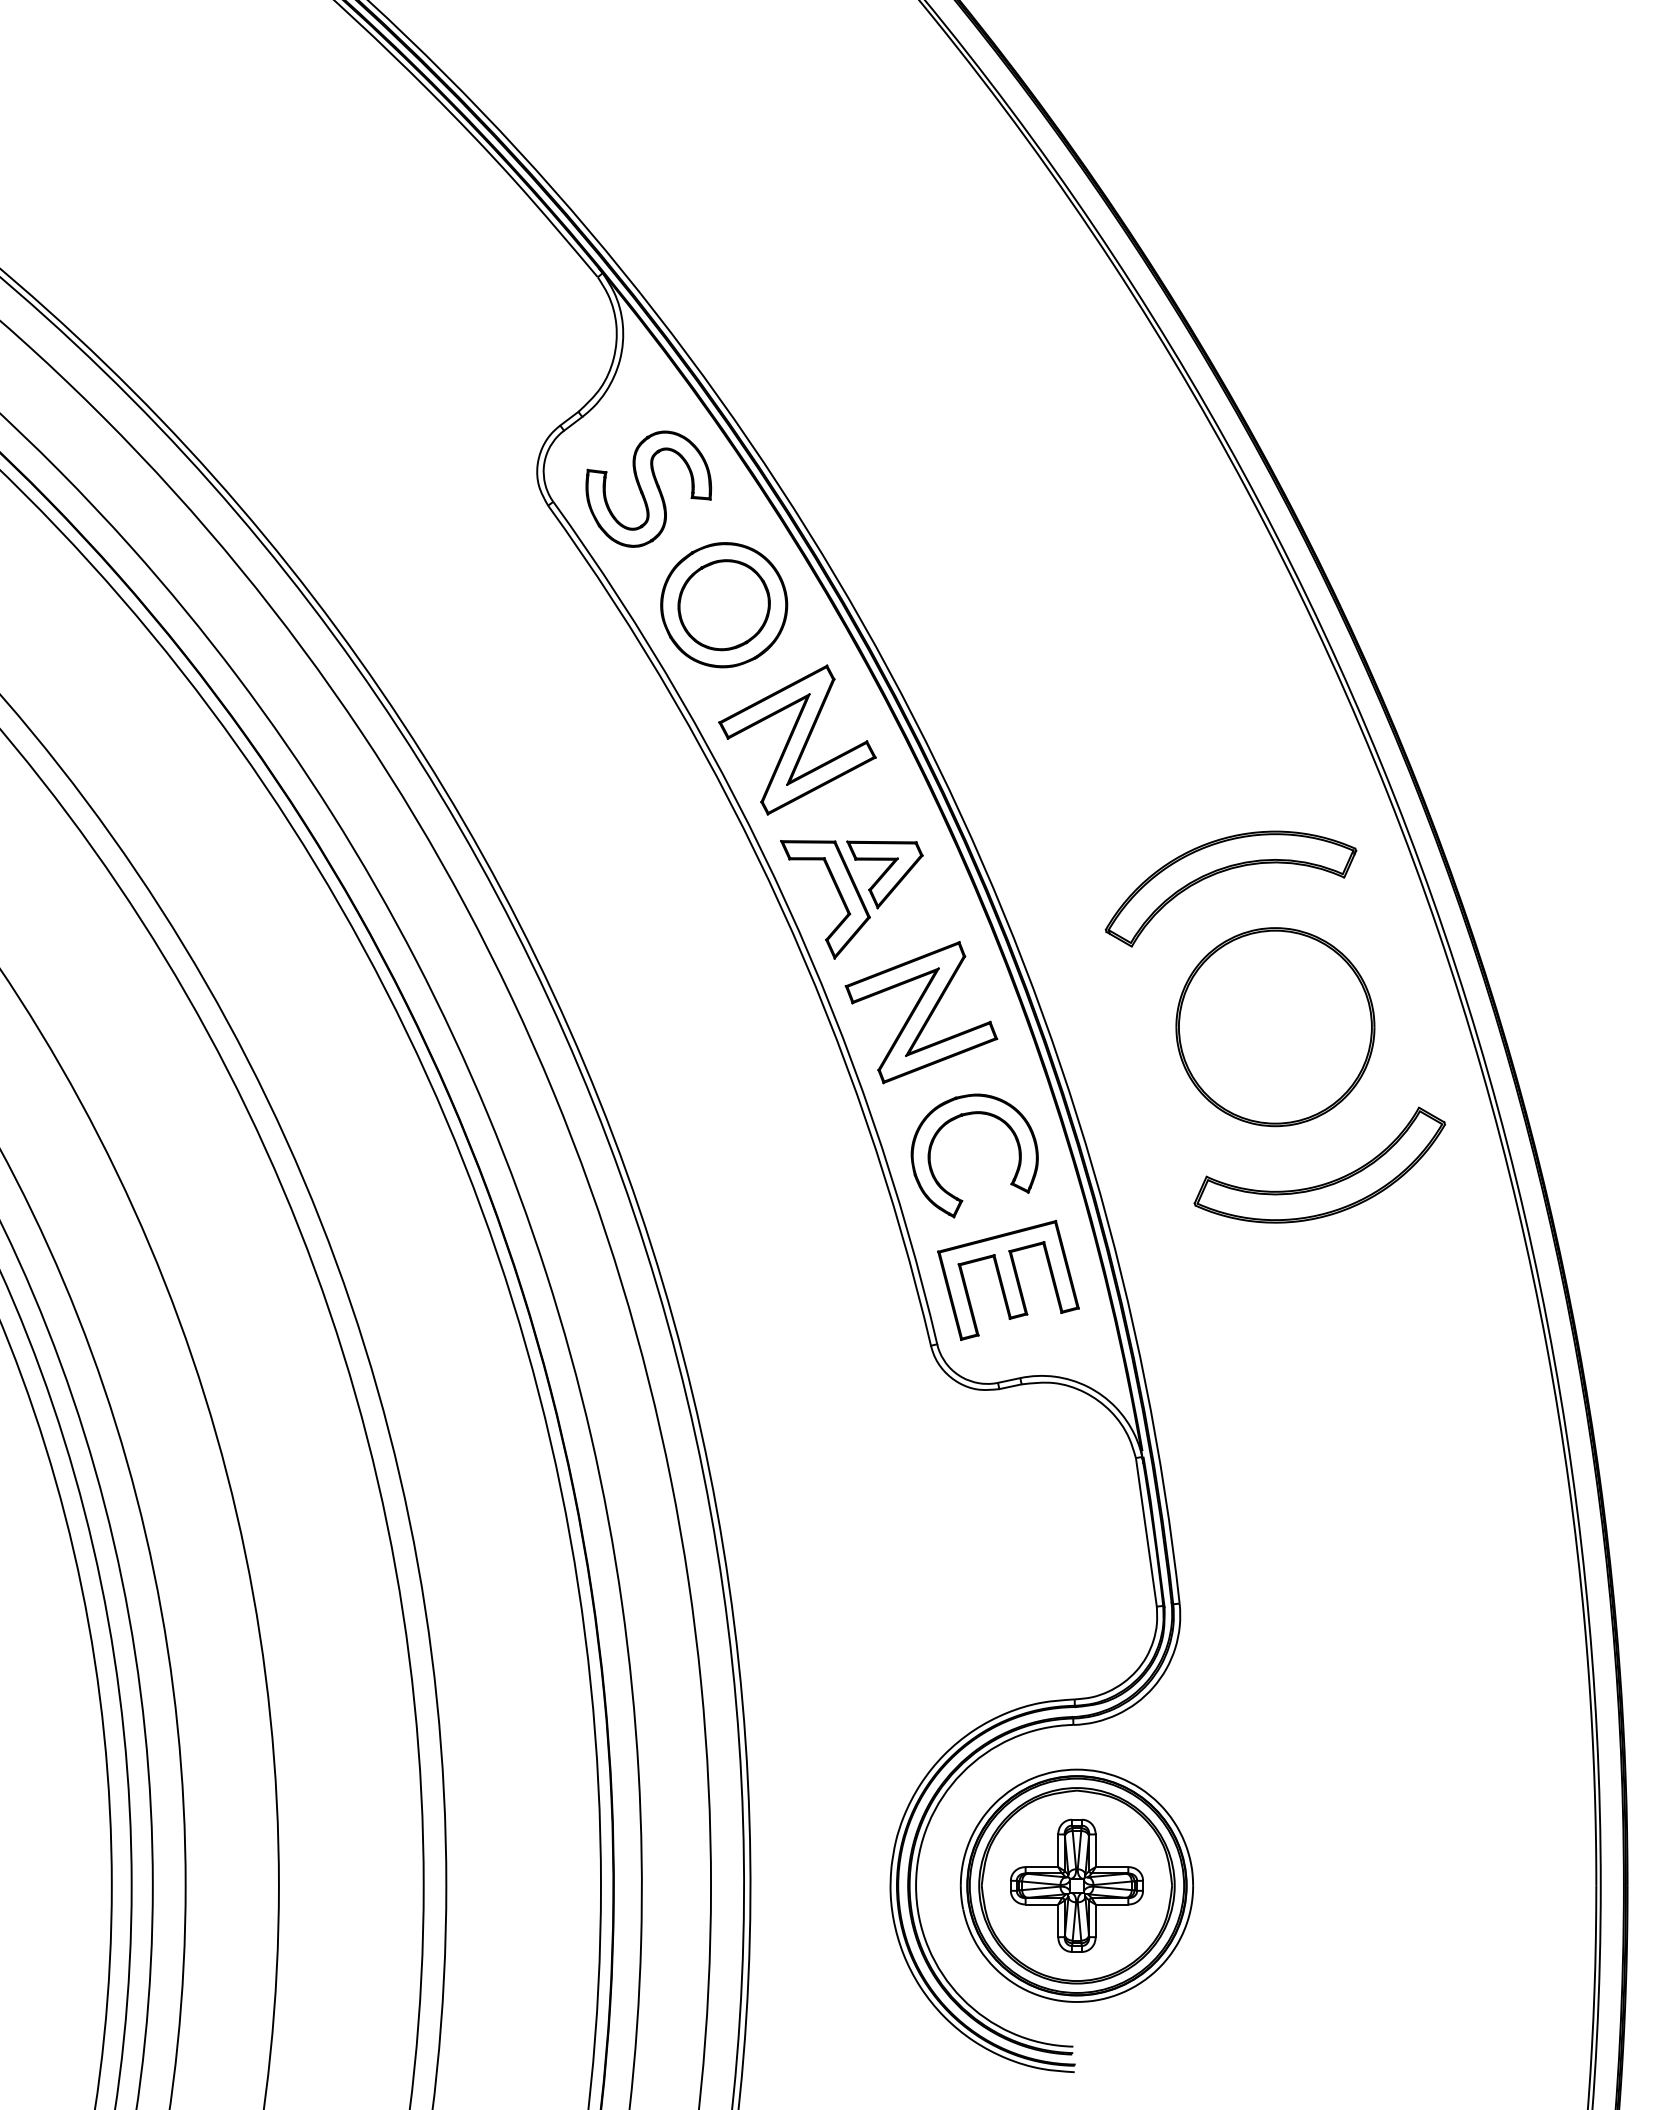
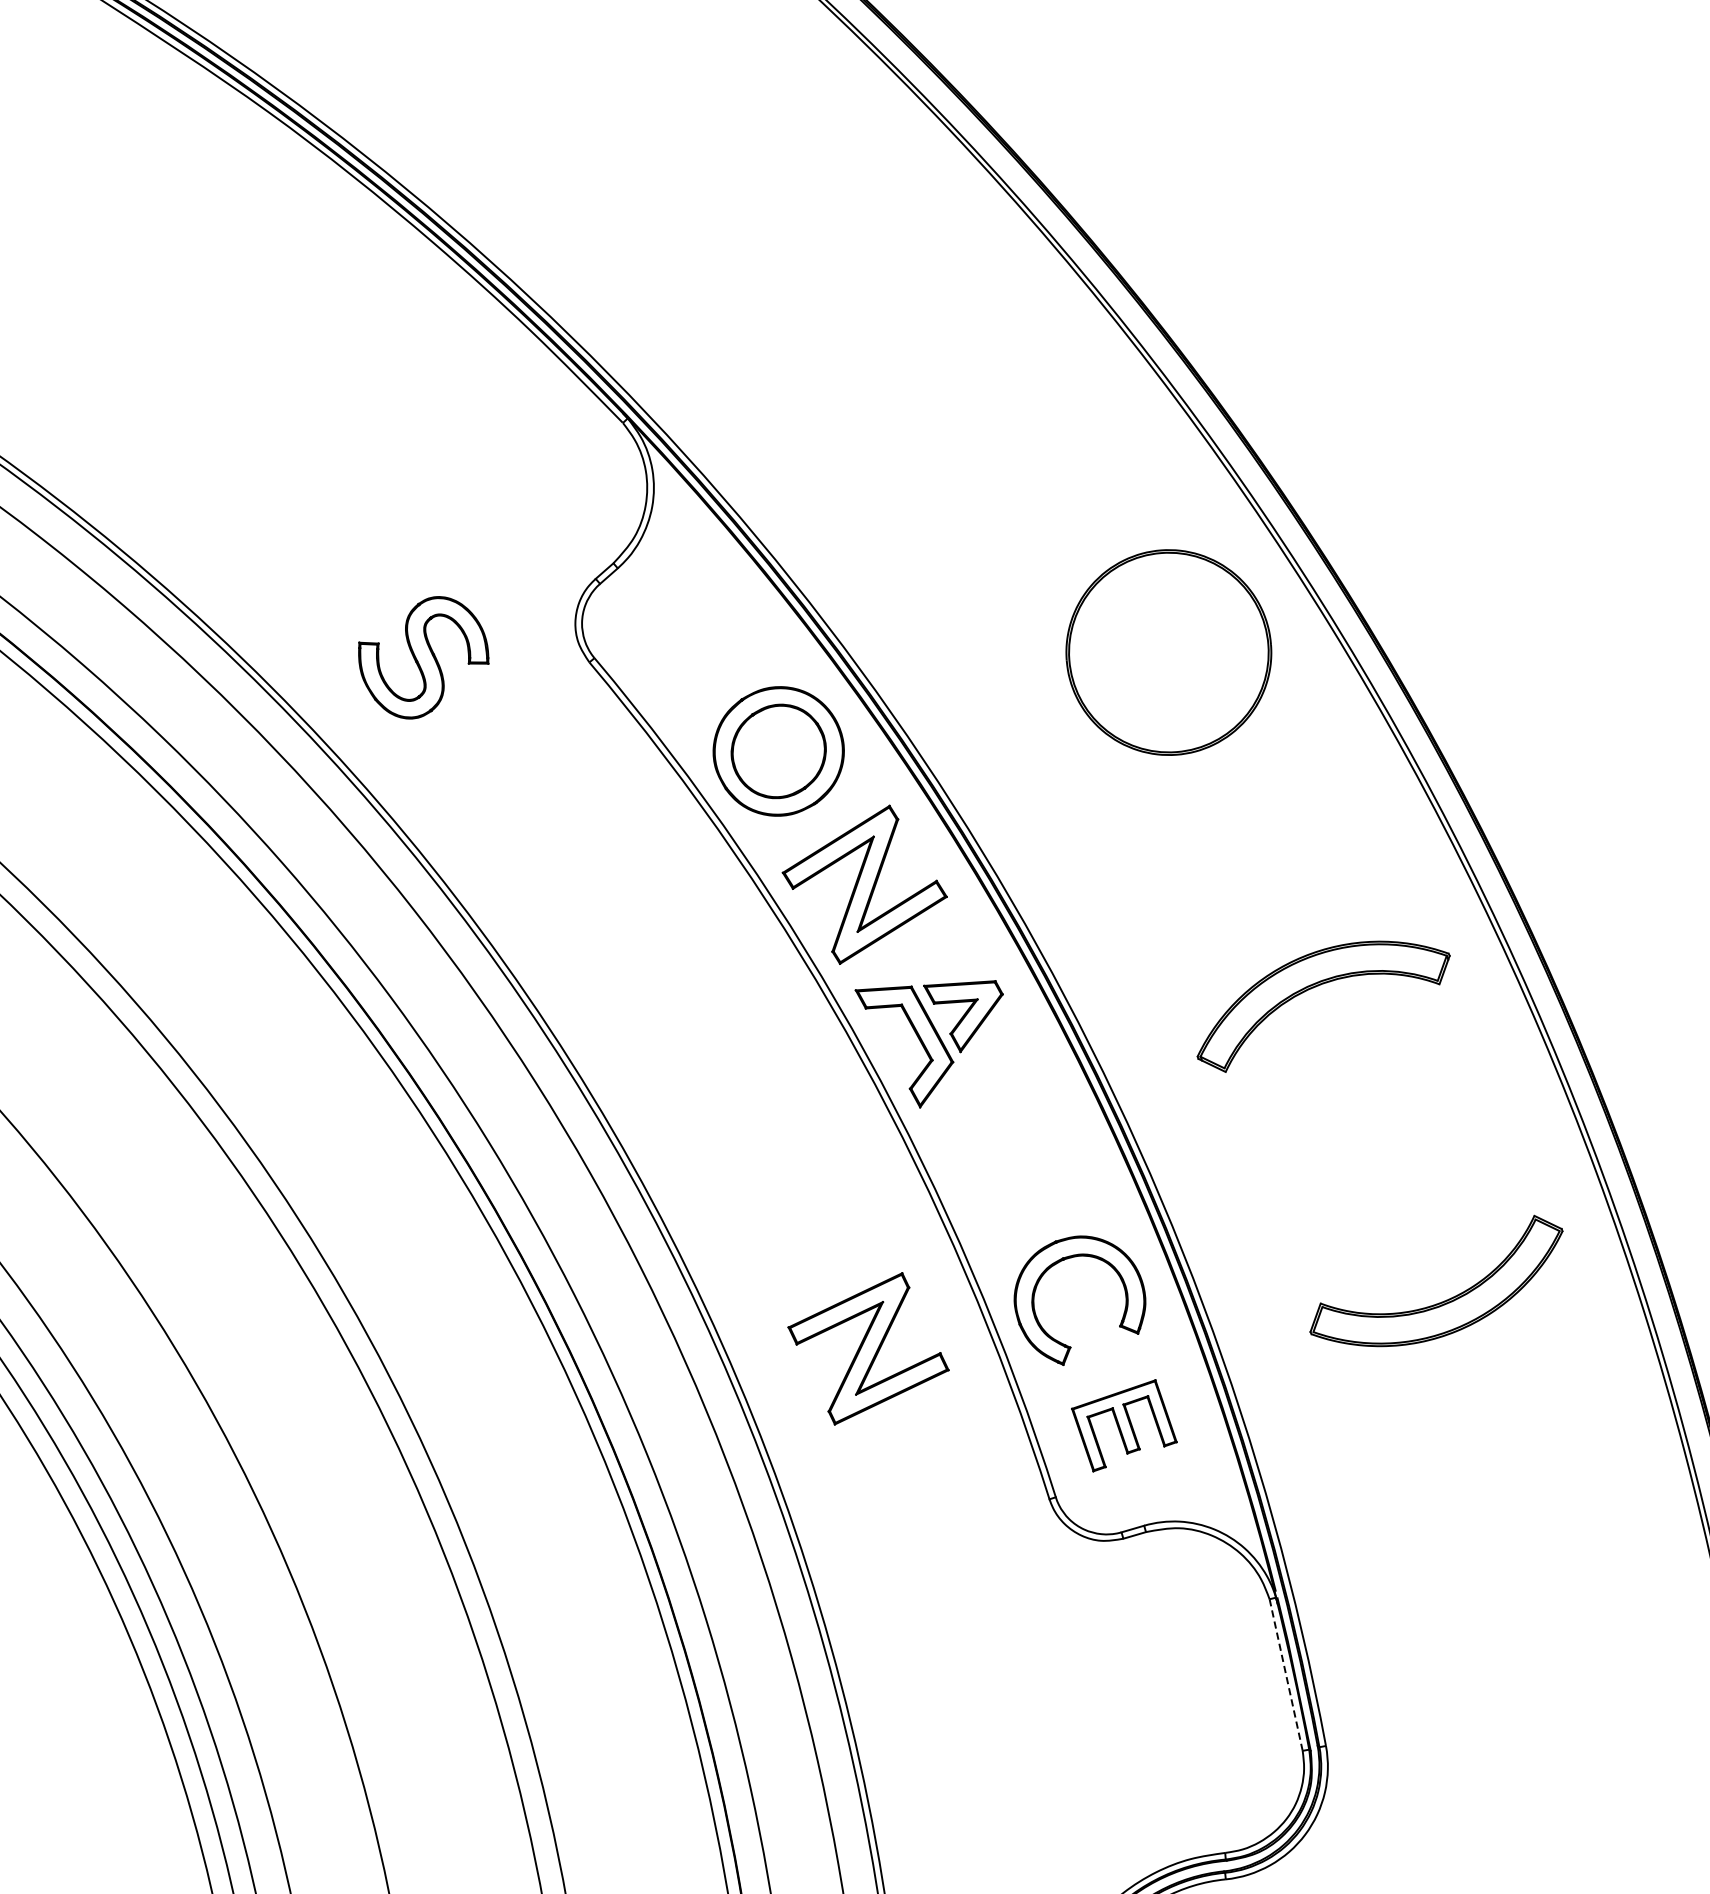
part: (648, 488) -> (423, 657), moved
part: (921, 1012) -> (868, 1348), moved
part: (1275, 1027) -> (1168, 652), moved
part: (1008, 1279) -> (1124, 1424), size x0.7
line: (1146, 1532) -> (1286, 1675), solid -> dashed

